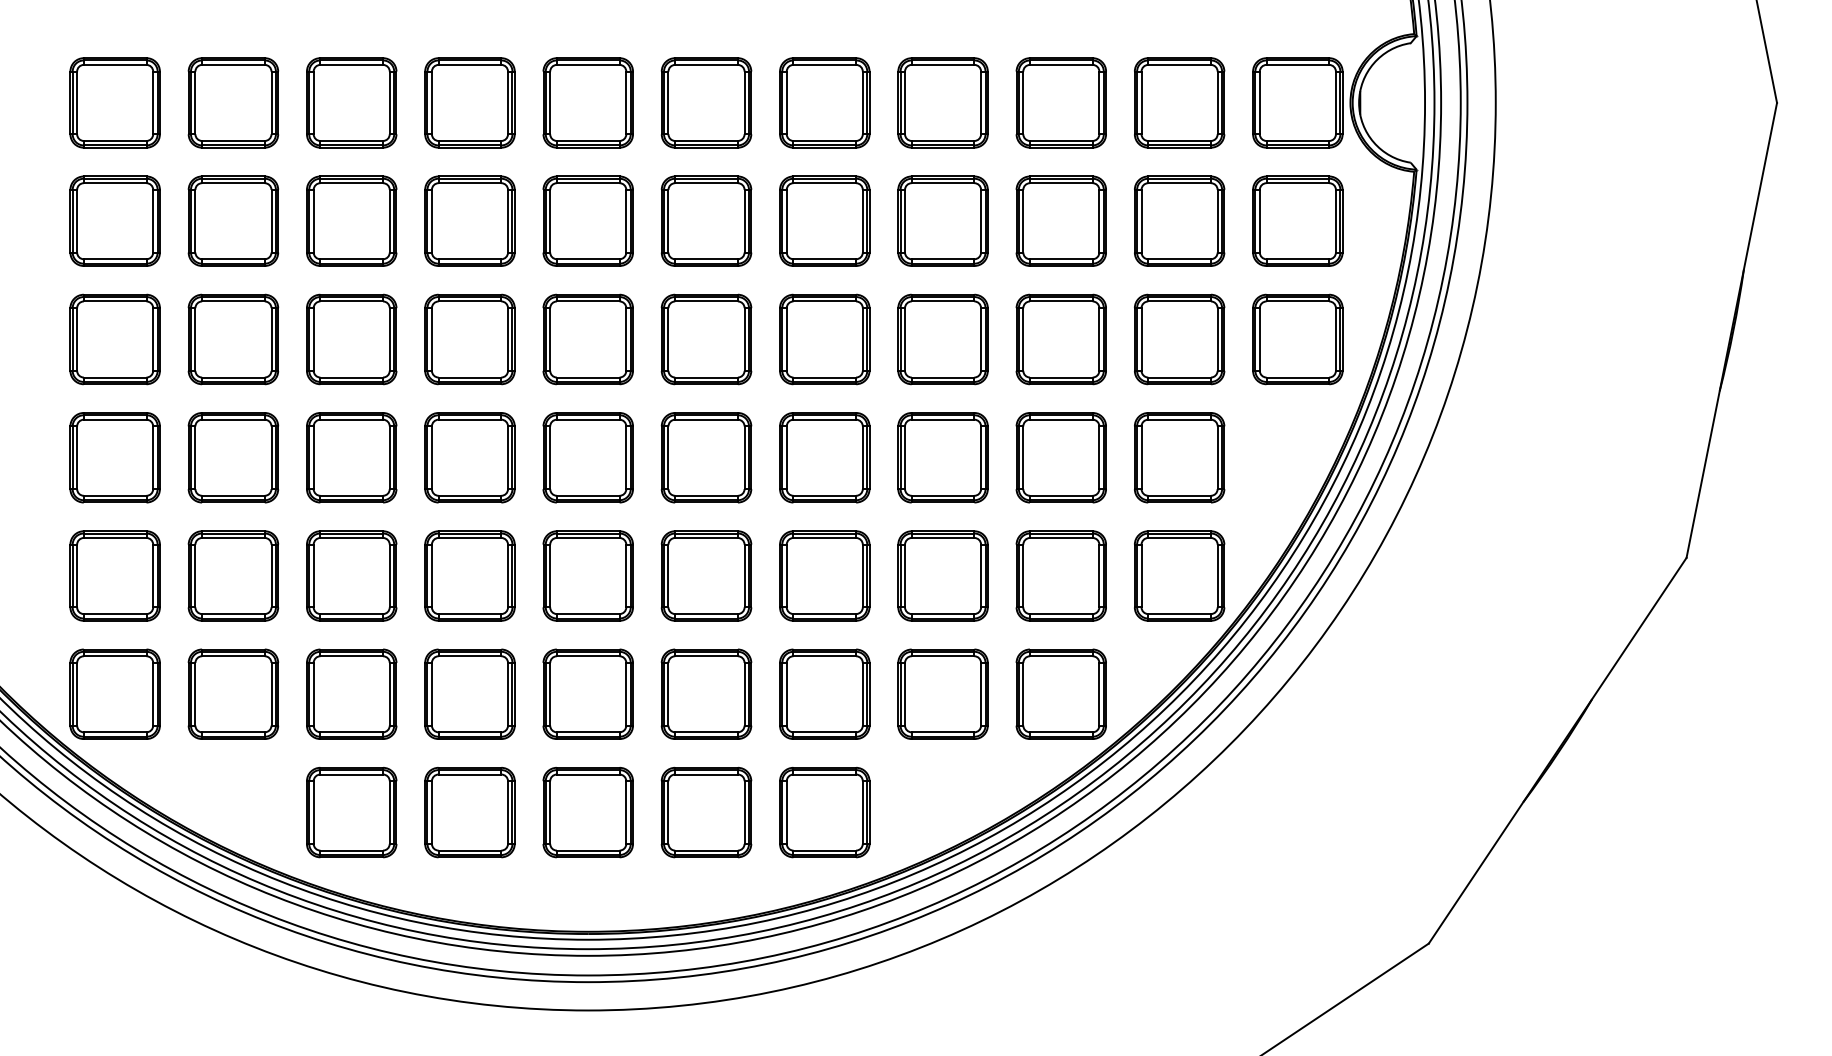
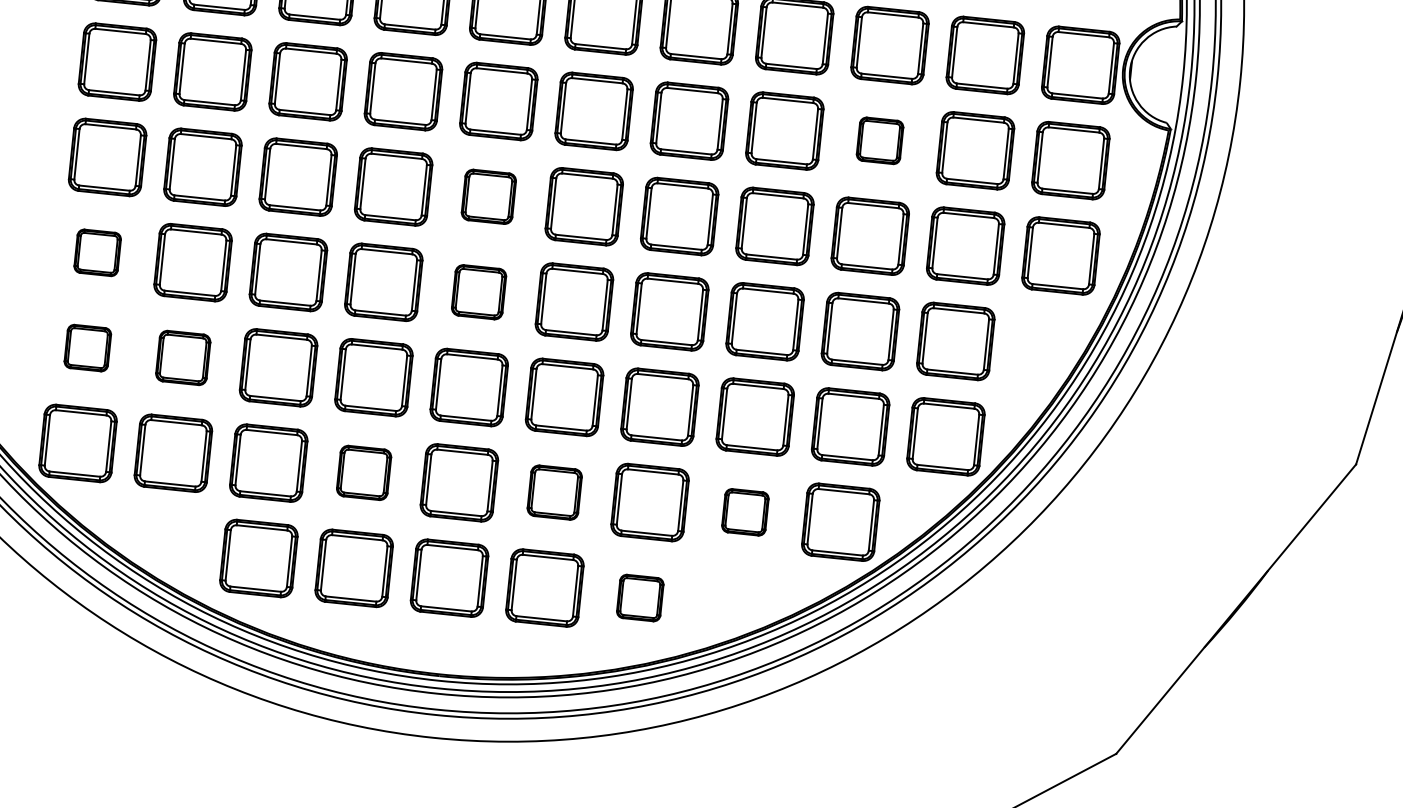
part: (1060, 220) -> (879, 140), size x0.6
part: (587, 339) -> (488, 196), size x0.7
part: (114, 457) -> (97, 252), size x0.6
part: (587, 457) -> (478, 291), size x0.7
part: (114, 575) -> (87, 347), size x0.6
part: (233, 575) -> (183, 357), size x0.7
part: (469, 693) -> (363, 472), size x0.7
part: (706, 693) -> (554, 492), size x0.7
part: (942, 693) -> (745, 511), size x0.6
part: (824, 812) -> (640, 597), size x0.6

